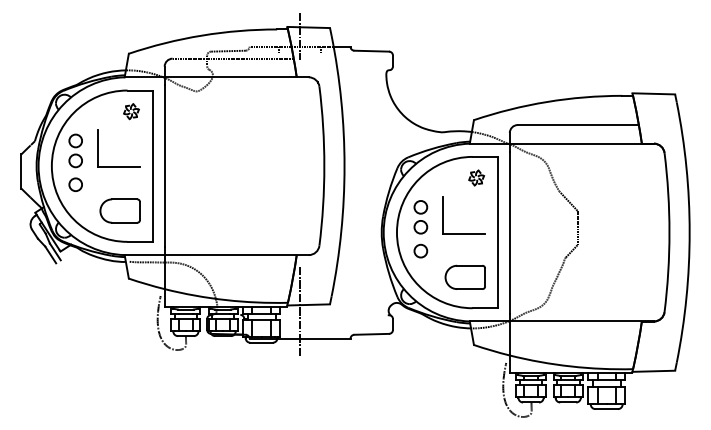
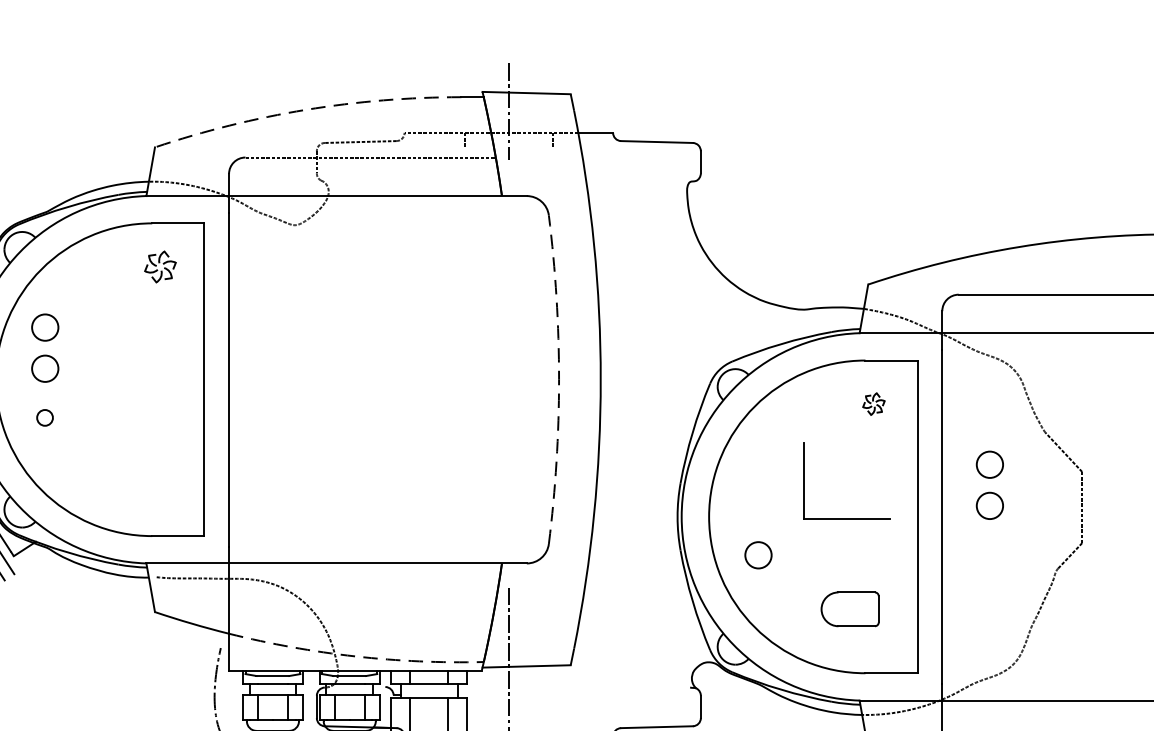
arc: (201, 35) -> (305, 109), solid -> dashed
part: (118, 166) -> (133, 380), removed
arc: (324, 166) -> (559, 380), solid -> dashed
part: (476, 177) -> (873, 403), size x0.7
circle: (75, 184) -> (44, 417), size x0.6
part: (119, 210) -> (135, 471), removed
part: (420, 217) -> (989, 485), moved
part: (464, 276) -> (848, 607), size x0.7
arc: (225, 300) -> (354, 657), solid -> dashed

